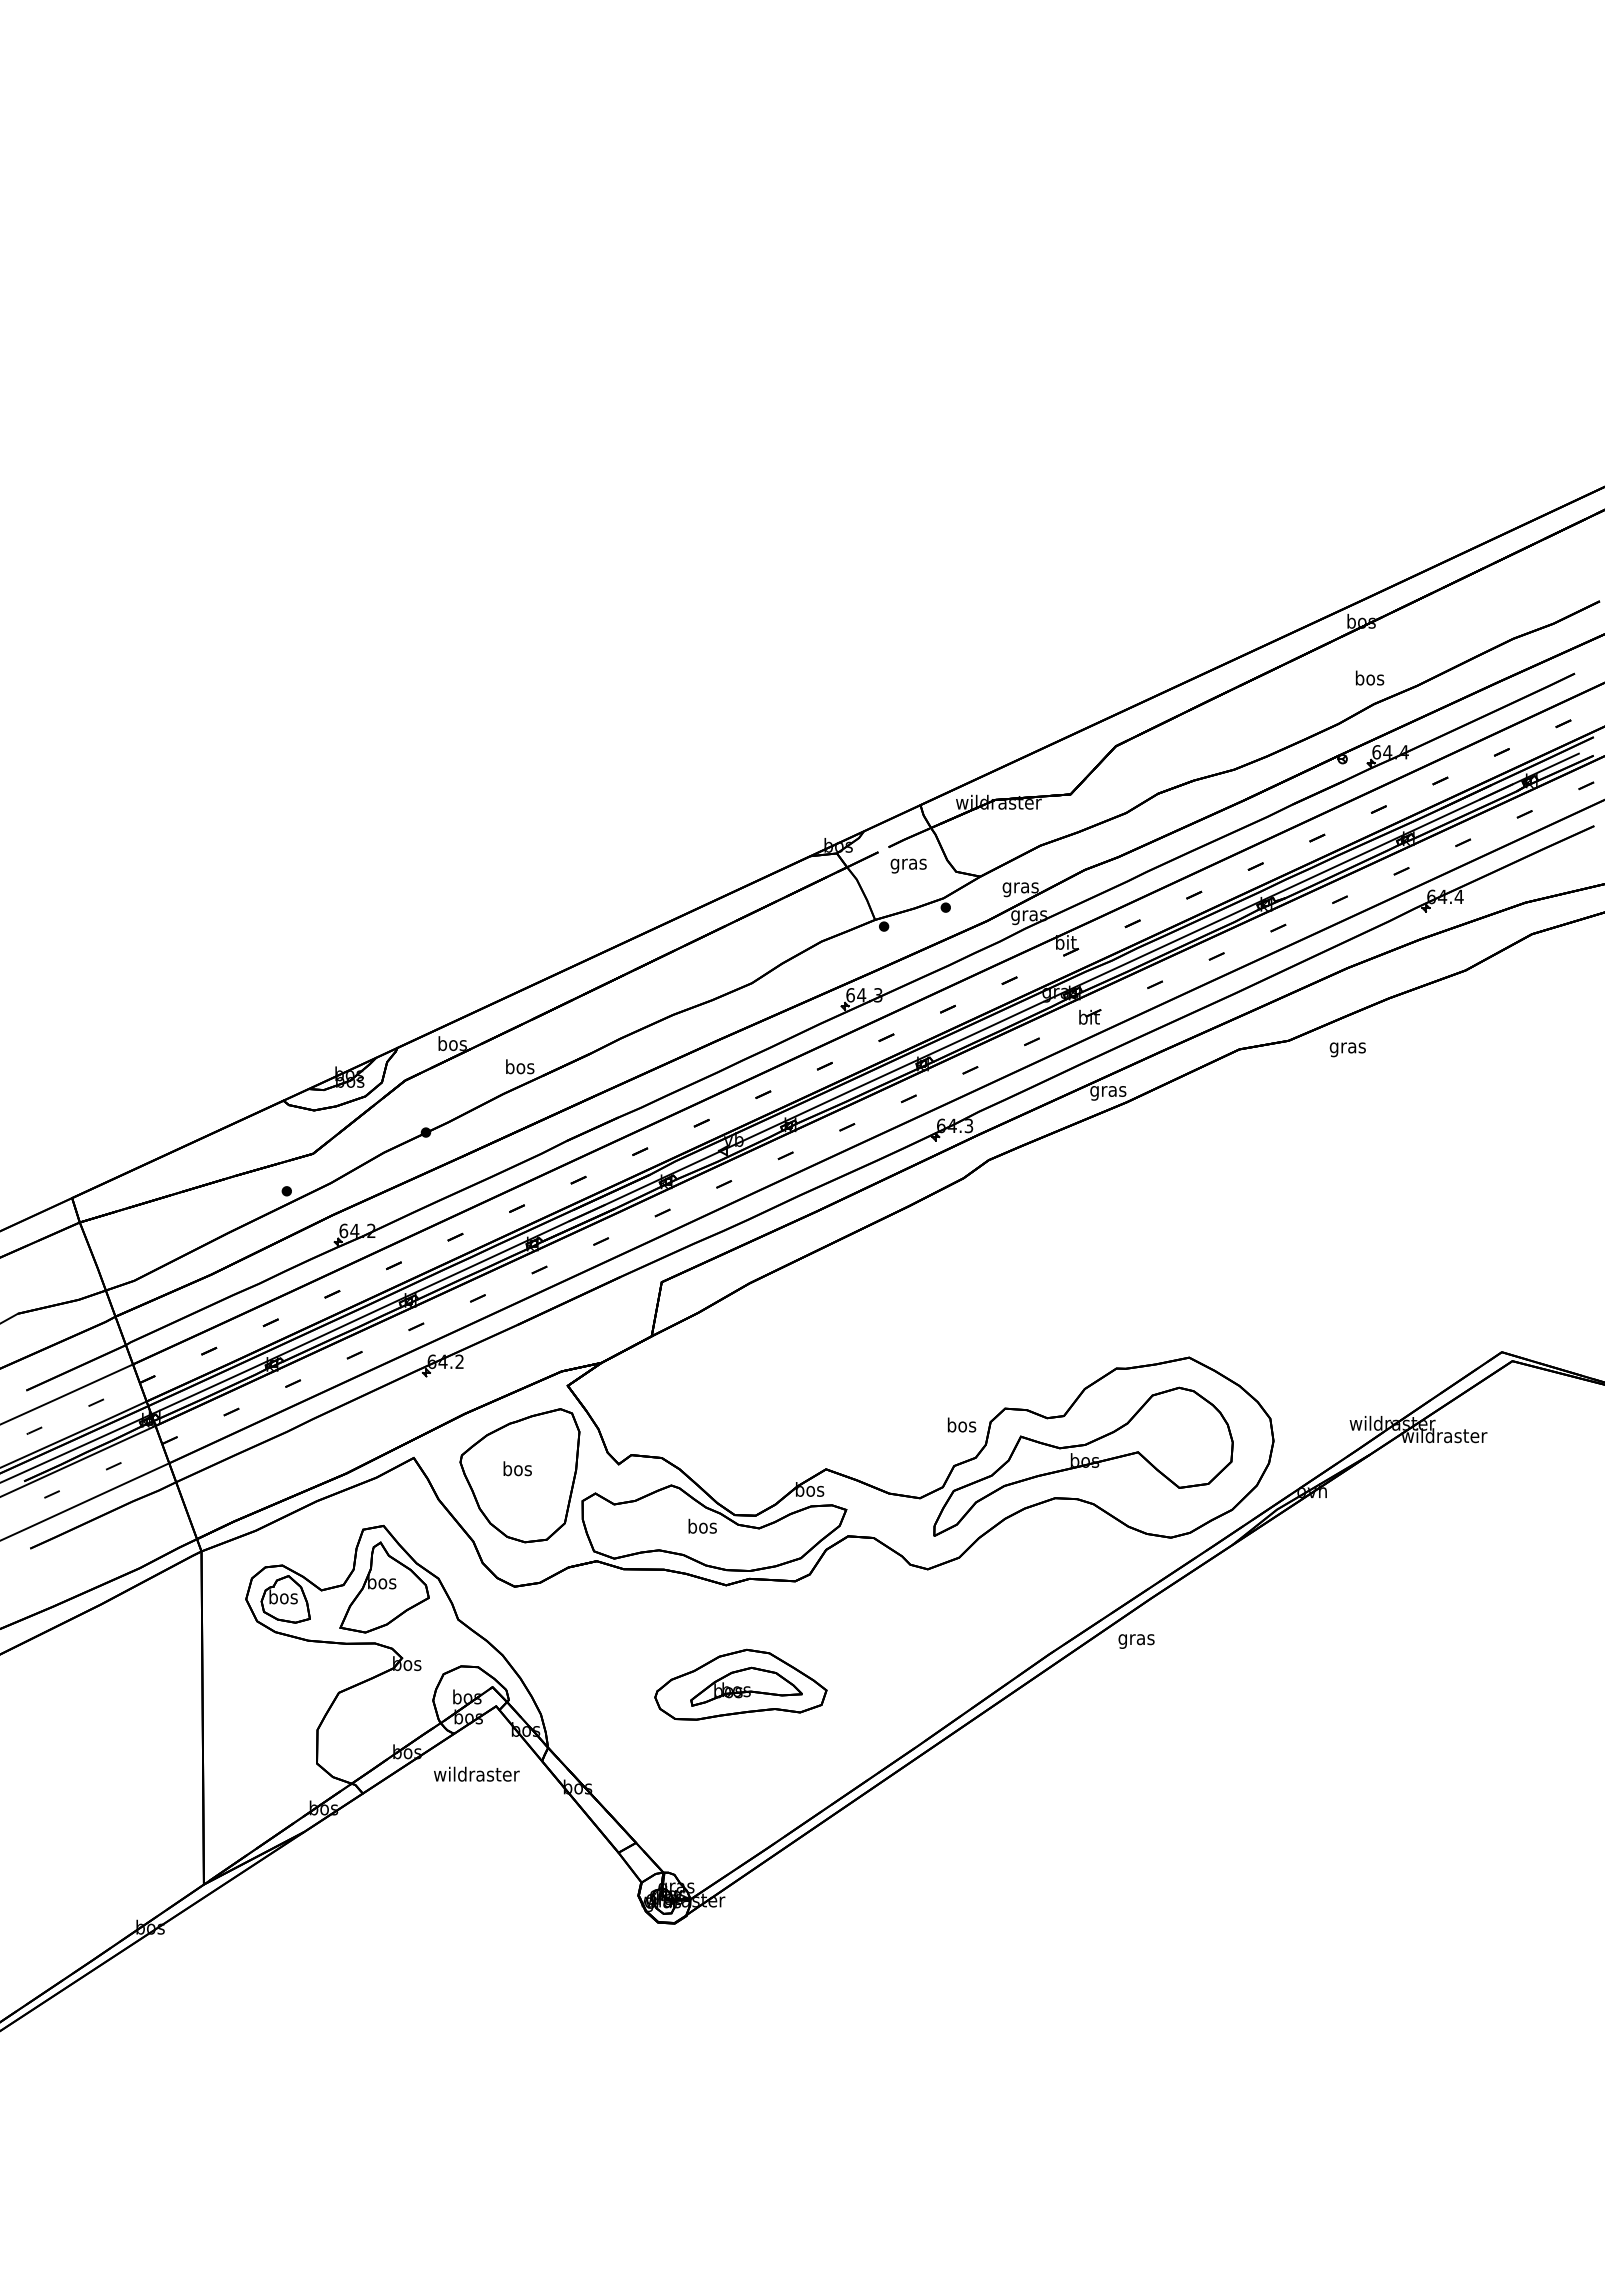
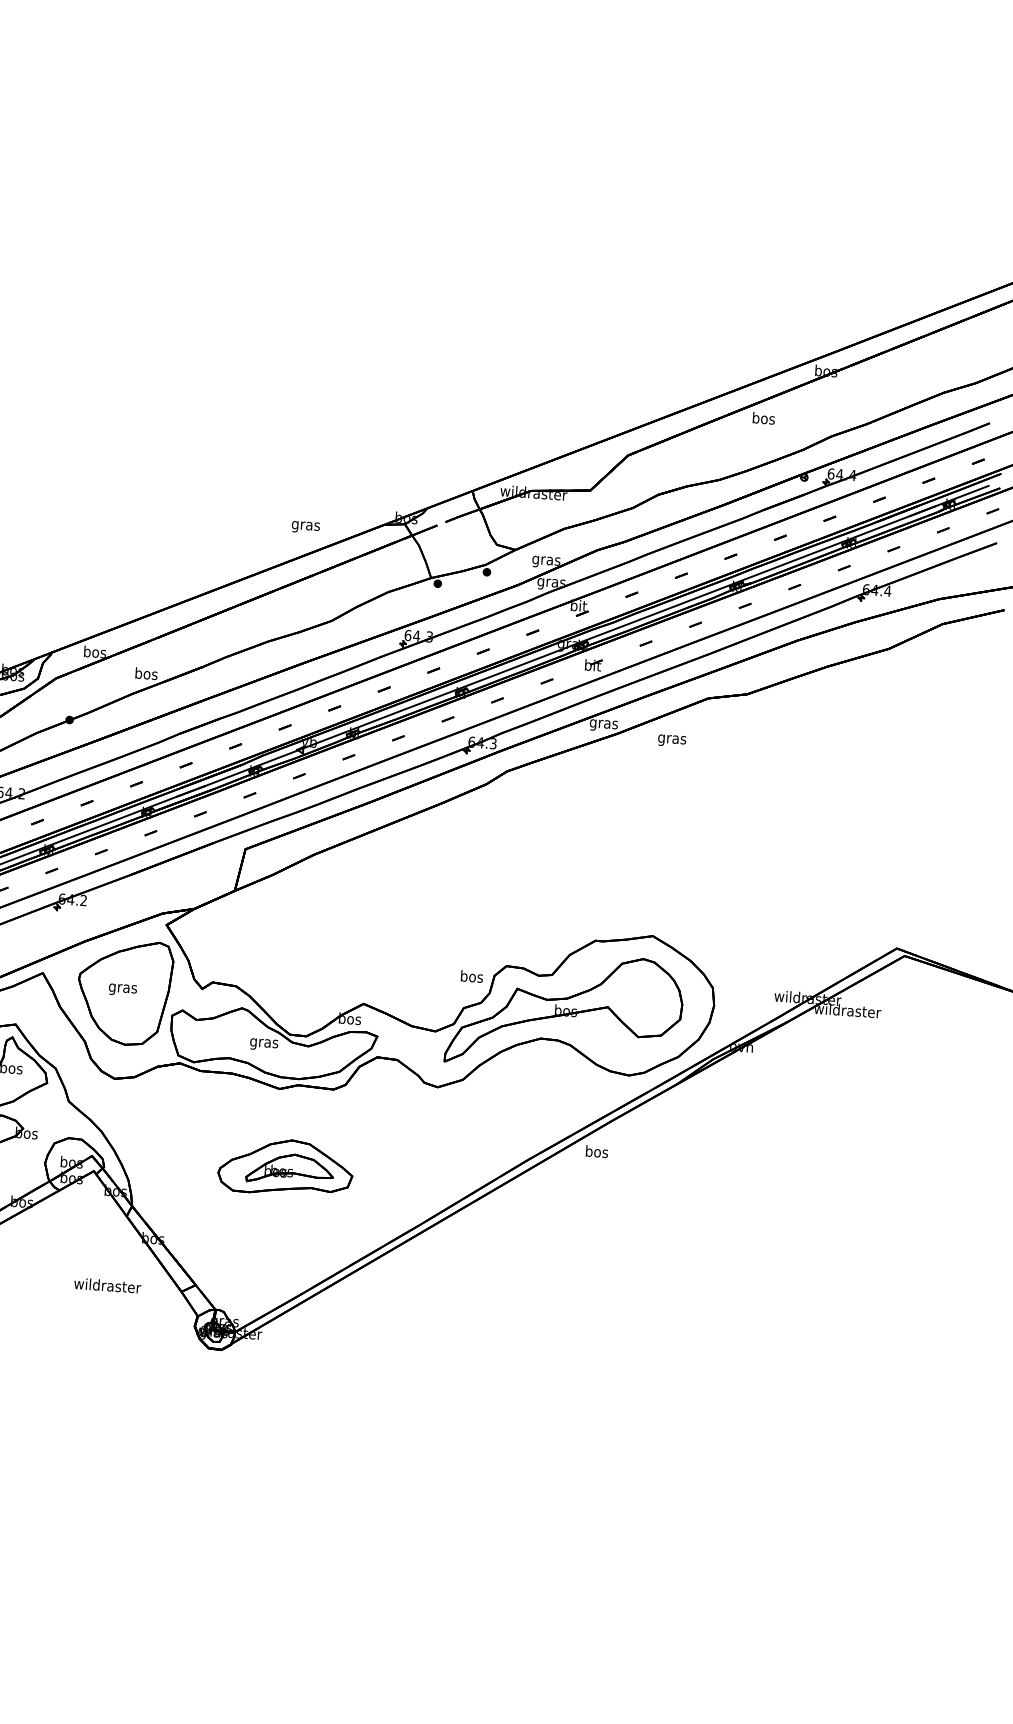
text: (1370, 677) -> (764, 417), moved
text: (908, 865) -> (305, 526), moved
text: (1347, 1049) -> (671, 740), moved
text: (517, 1470) -> (123, 988), bos -> gras
text: (702, 1527) -> (264, 1042), bos -> gras
text: (1136, 1639) -> (596, 1153), gras -> bos
text: (476, 1773) -> (107, 1285), moved

